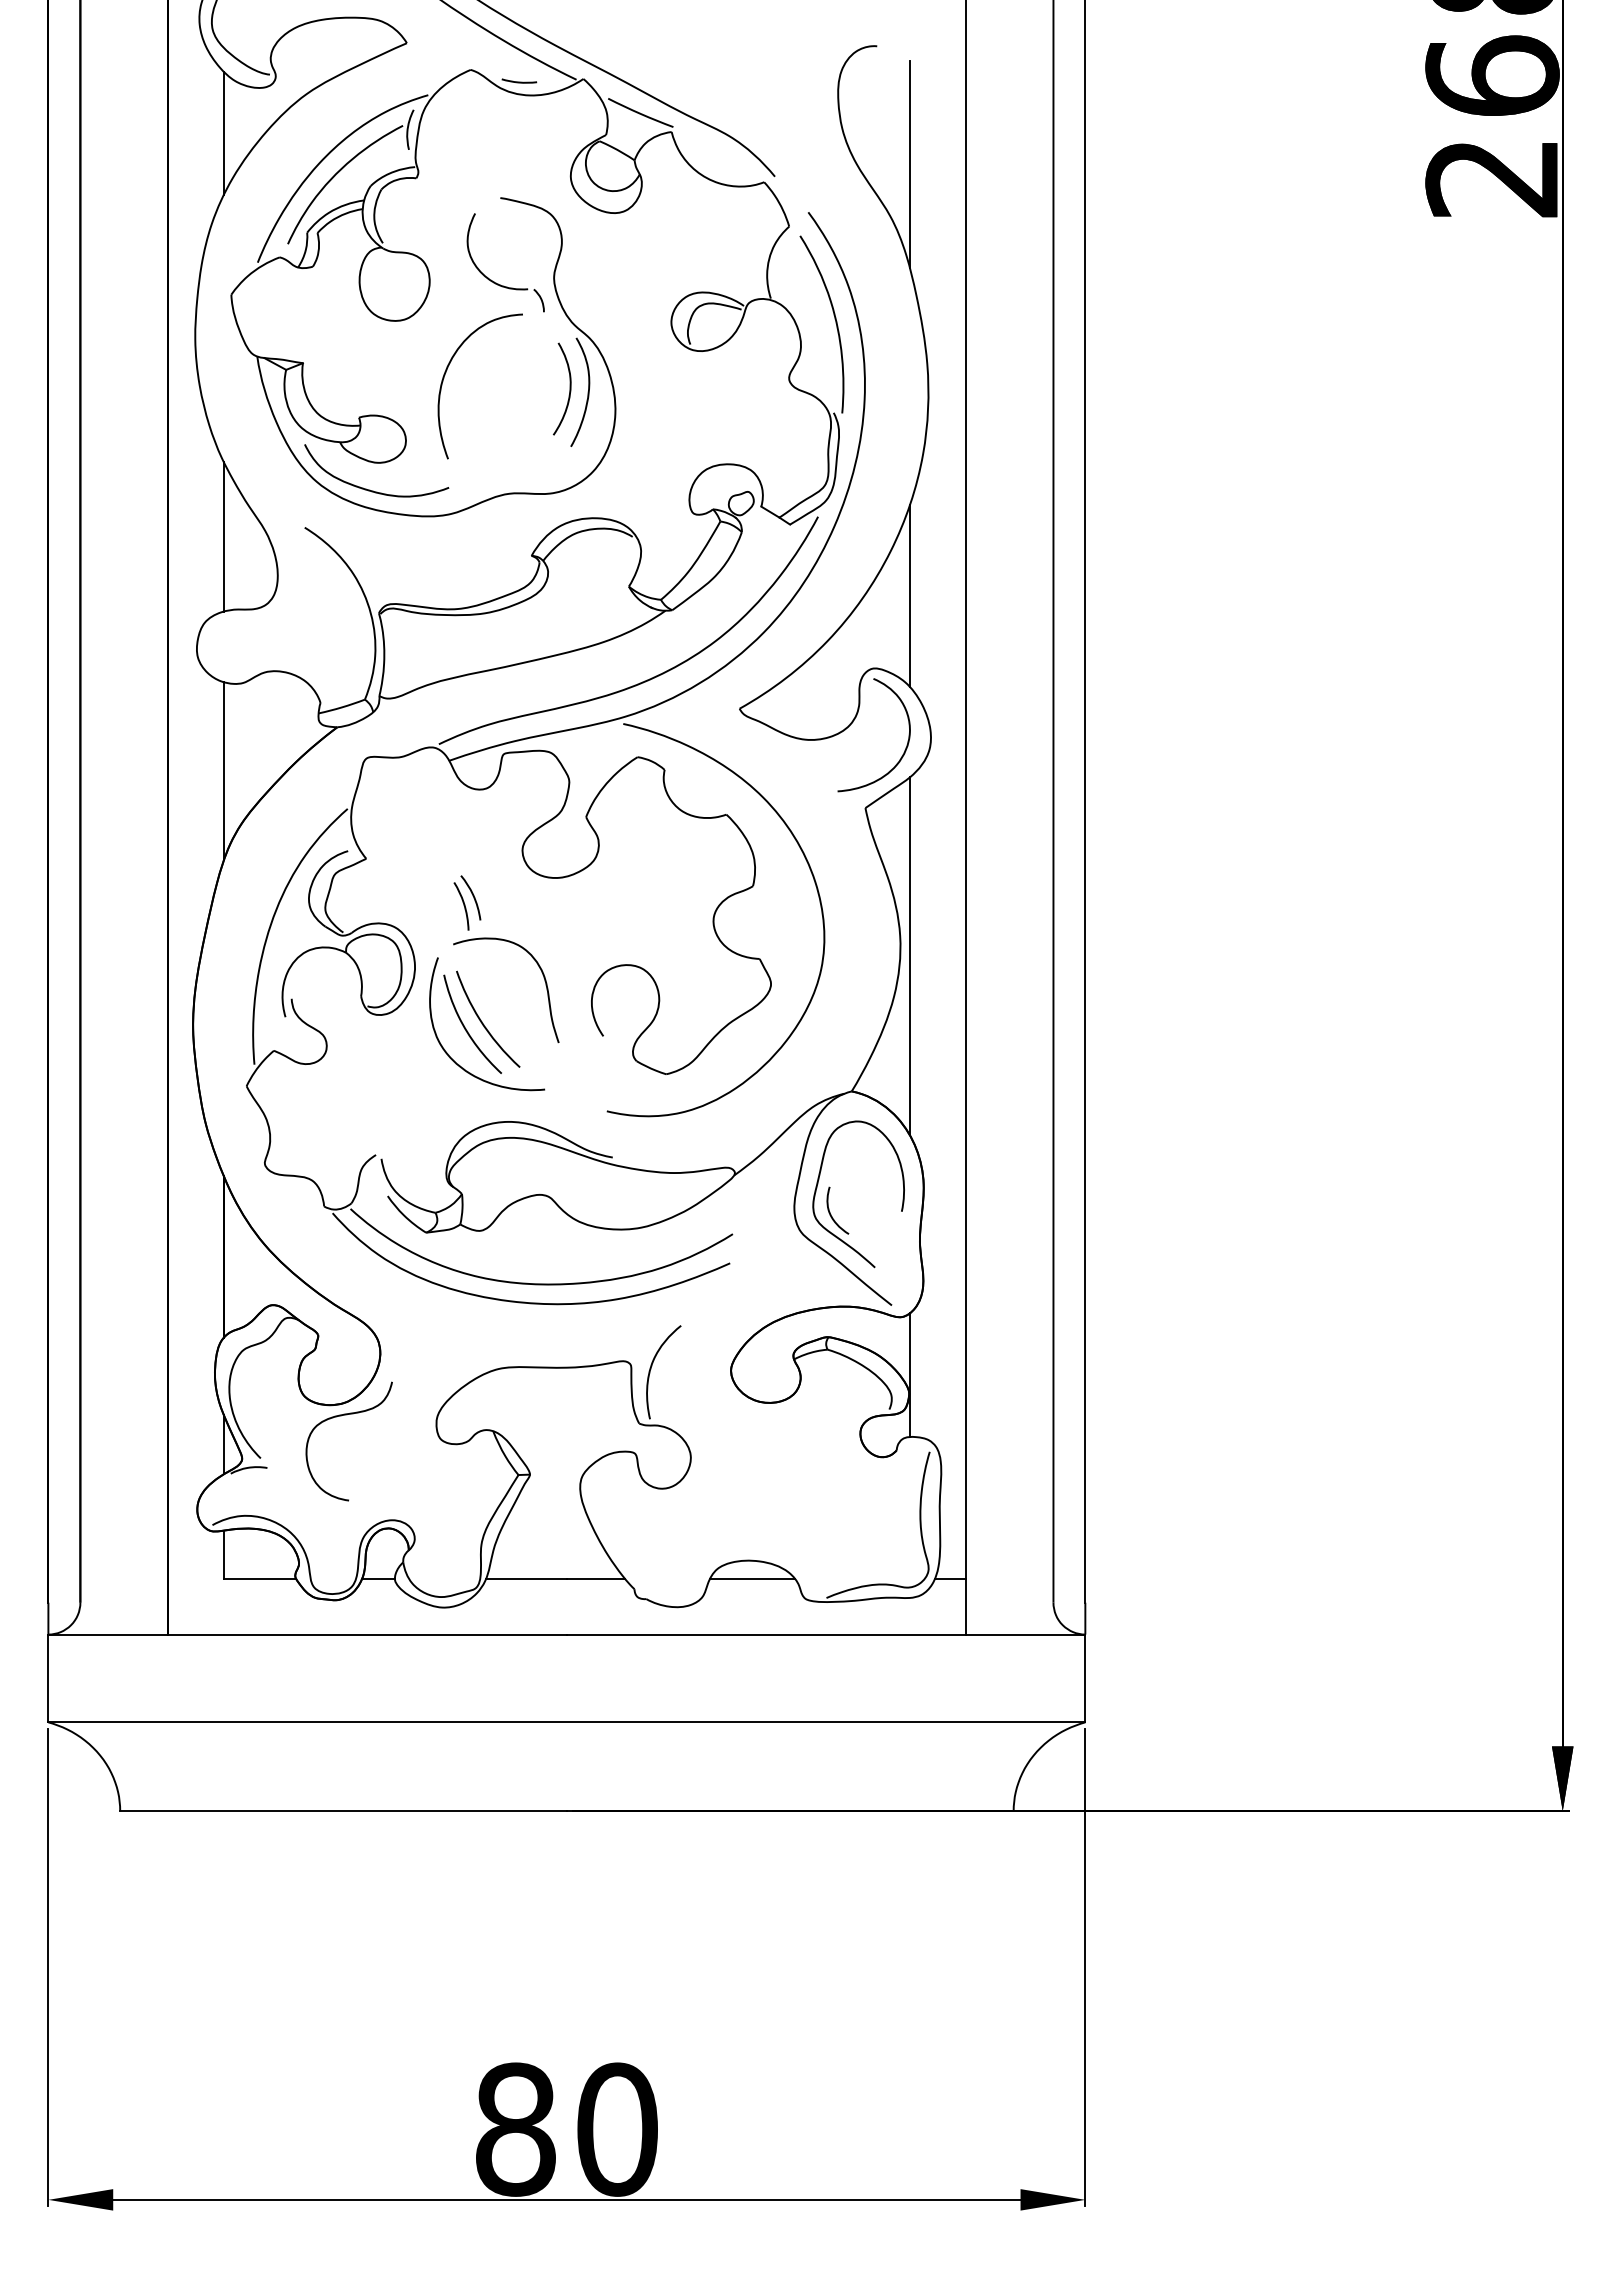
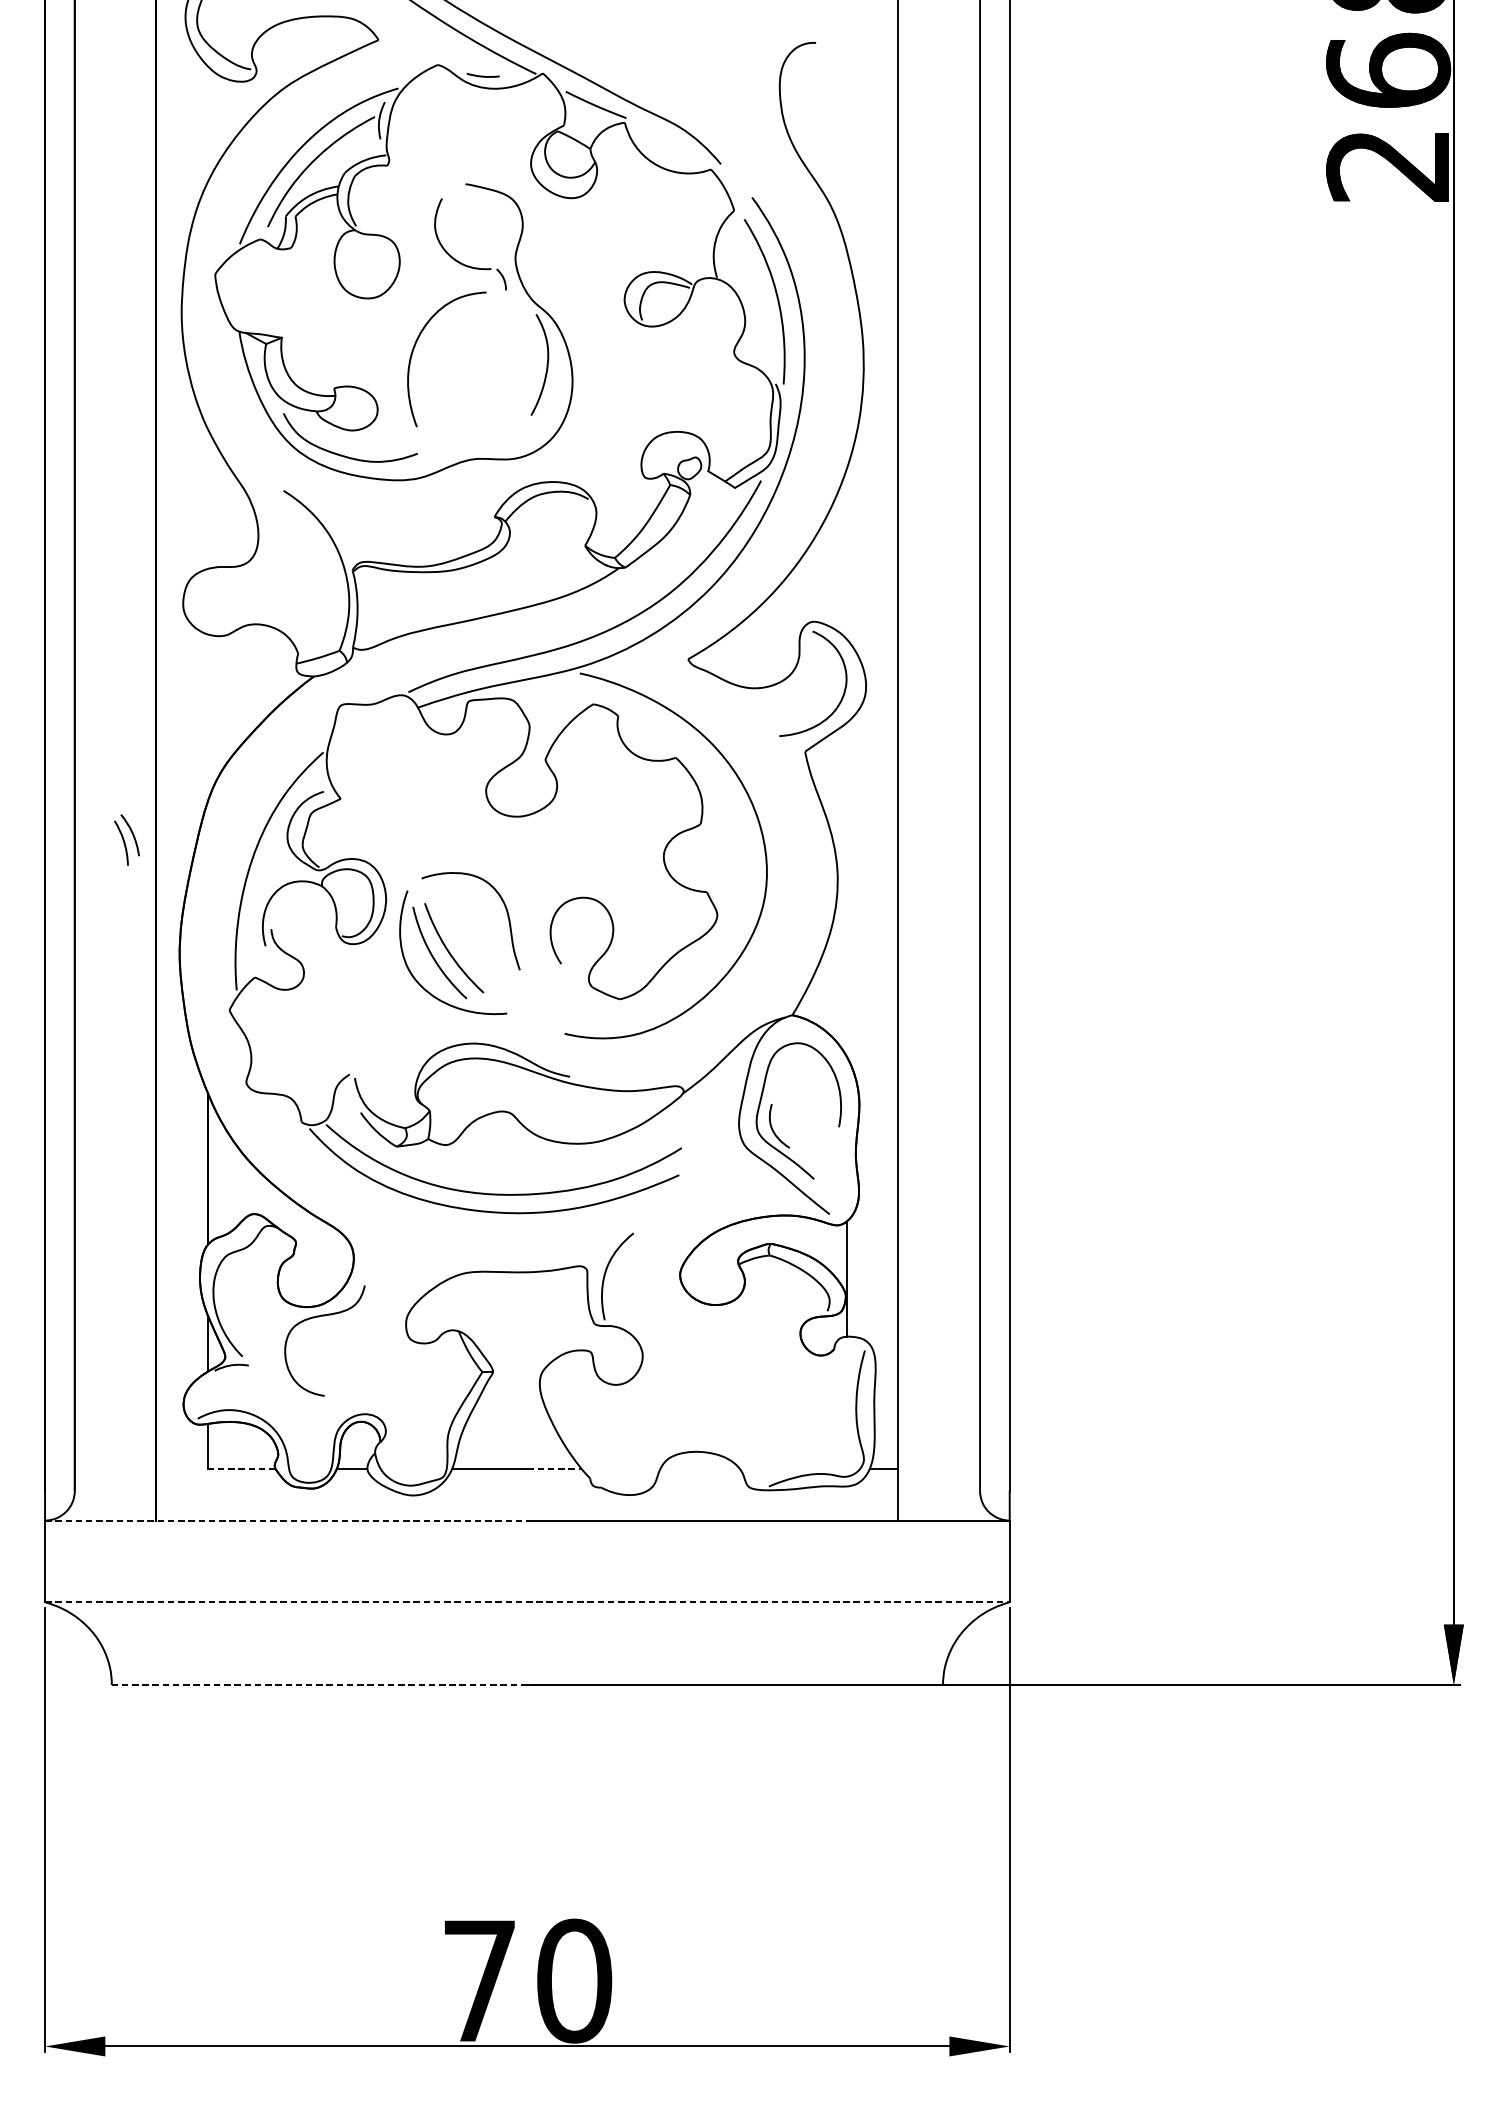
line: (223, 132) -> (207, 123), removed
line: (909, 163) -> (846, 152), removed
curve: (569, 388) -> (529, 361), removed
line: (223, 536) -> (207, 499), removed
line: (909, 595) -> (846, 553), removed
line: (223, 771) -> (207, 717), removed
part: (467, 902) -> (127, 839), moved
line: (909, 956) -> (846, 889), removed
line: (259, 1578) -> (241, 1468), solid -> dashed
line: (596, 1578) -> (554, 1468), solid -> dashed
line: (752, 1578) -> (700, 1468), removed
line: (308, 1634) -> (287, 1520), solid -> dashed
line: (567, 1722) -> (527, 1602), solid -> dashed
line: (343, 1811) -> (319, 1685), solid -> dashed
text: (515, 2129) -> (479, 1980), 80 -> 70

